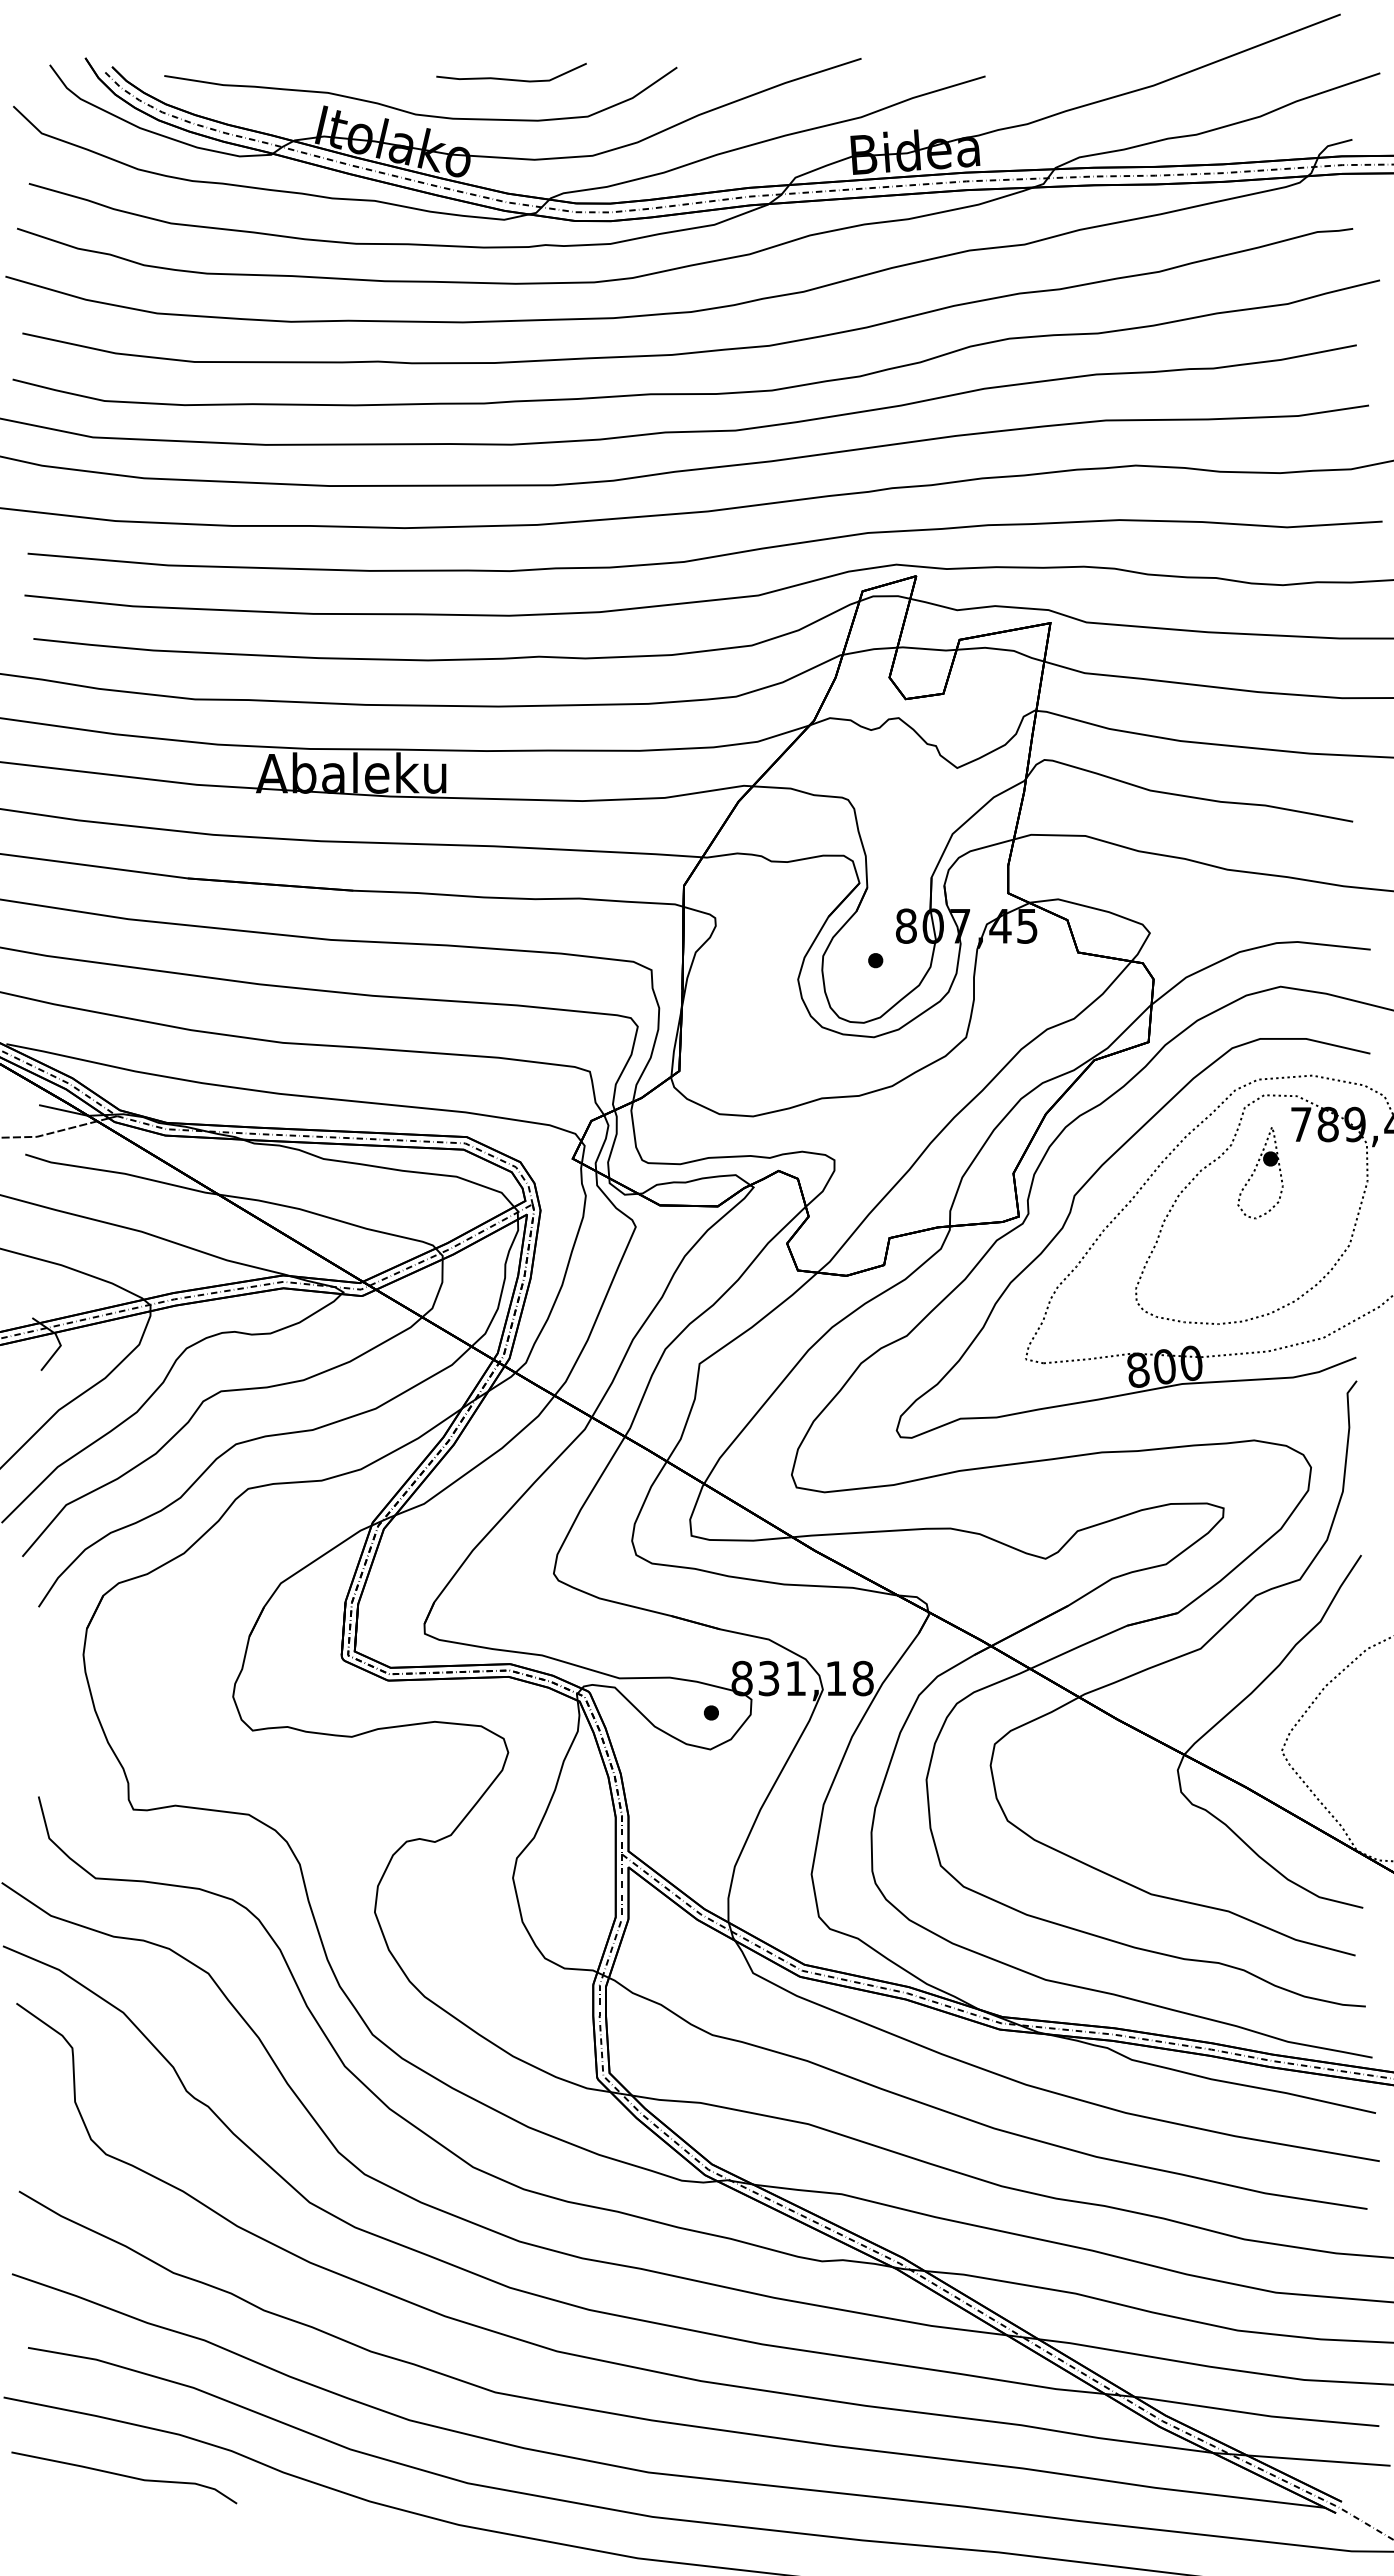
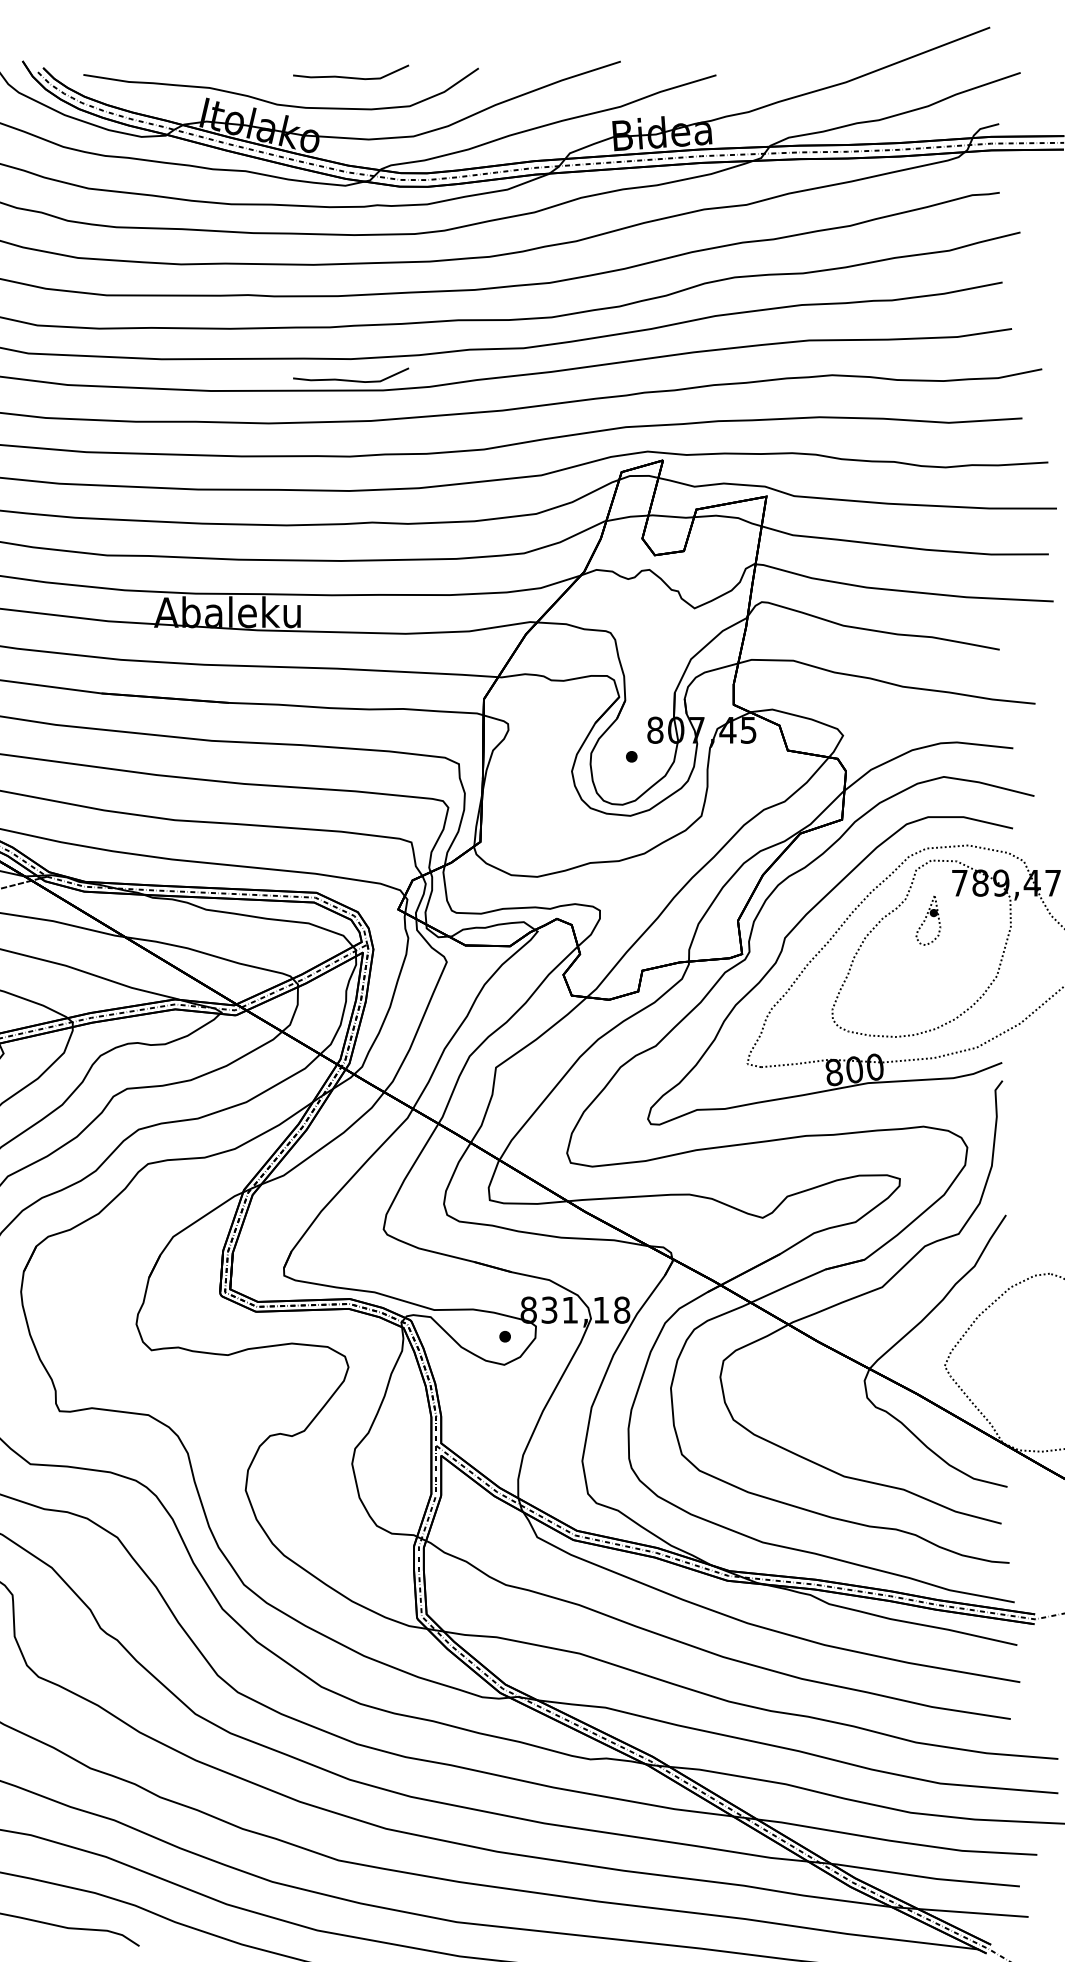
curve: (509, 471) -> (349, 379), added
part: (1260, 1173) -> (928, 920), size x0.7

